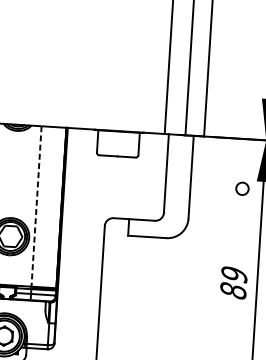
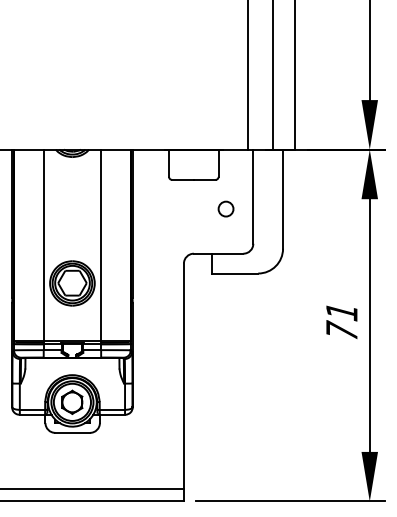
circle: (242, 188) -> (225, 208), moved
line: (36, 206) -> (101, 245), dashed -> solid
text: (233, 282) -> (341, 321), 89 -> 71

